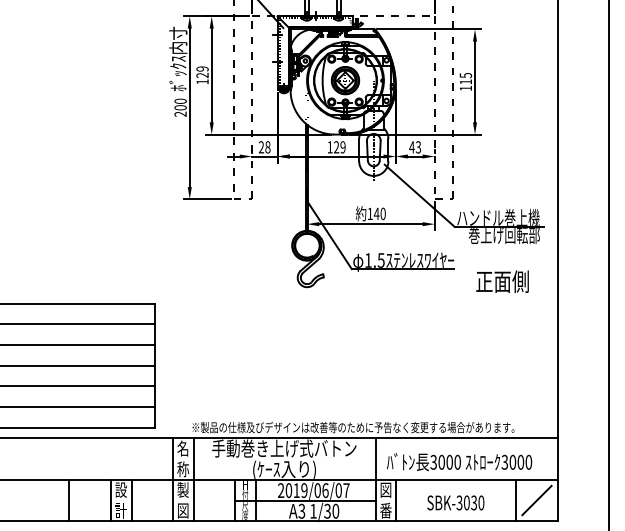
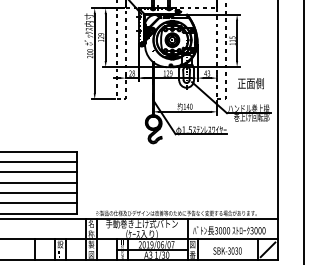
text: (501, 281) -> (250, 83), moved

